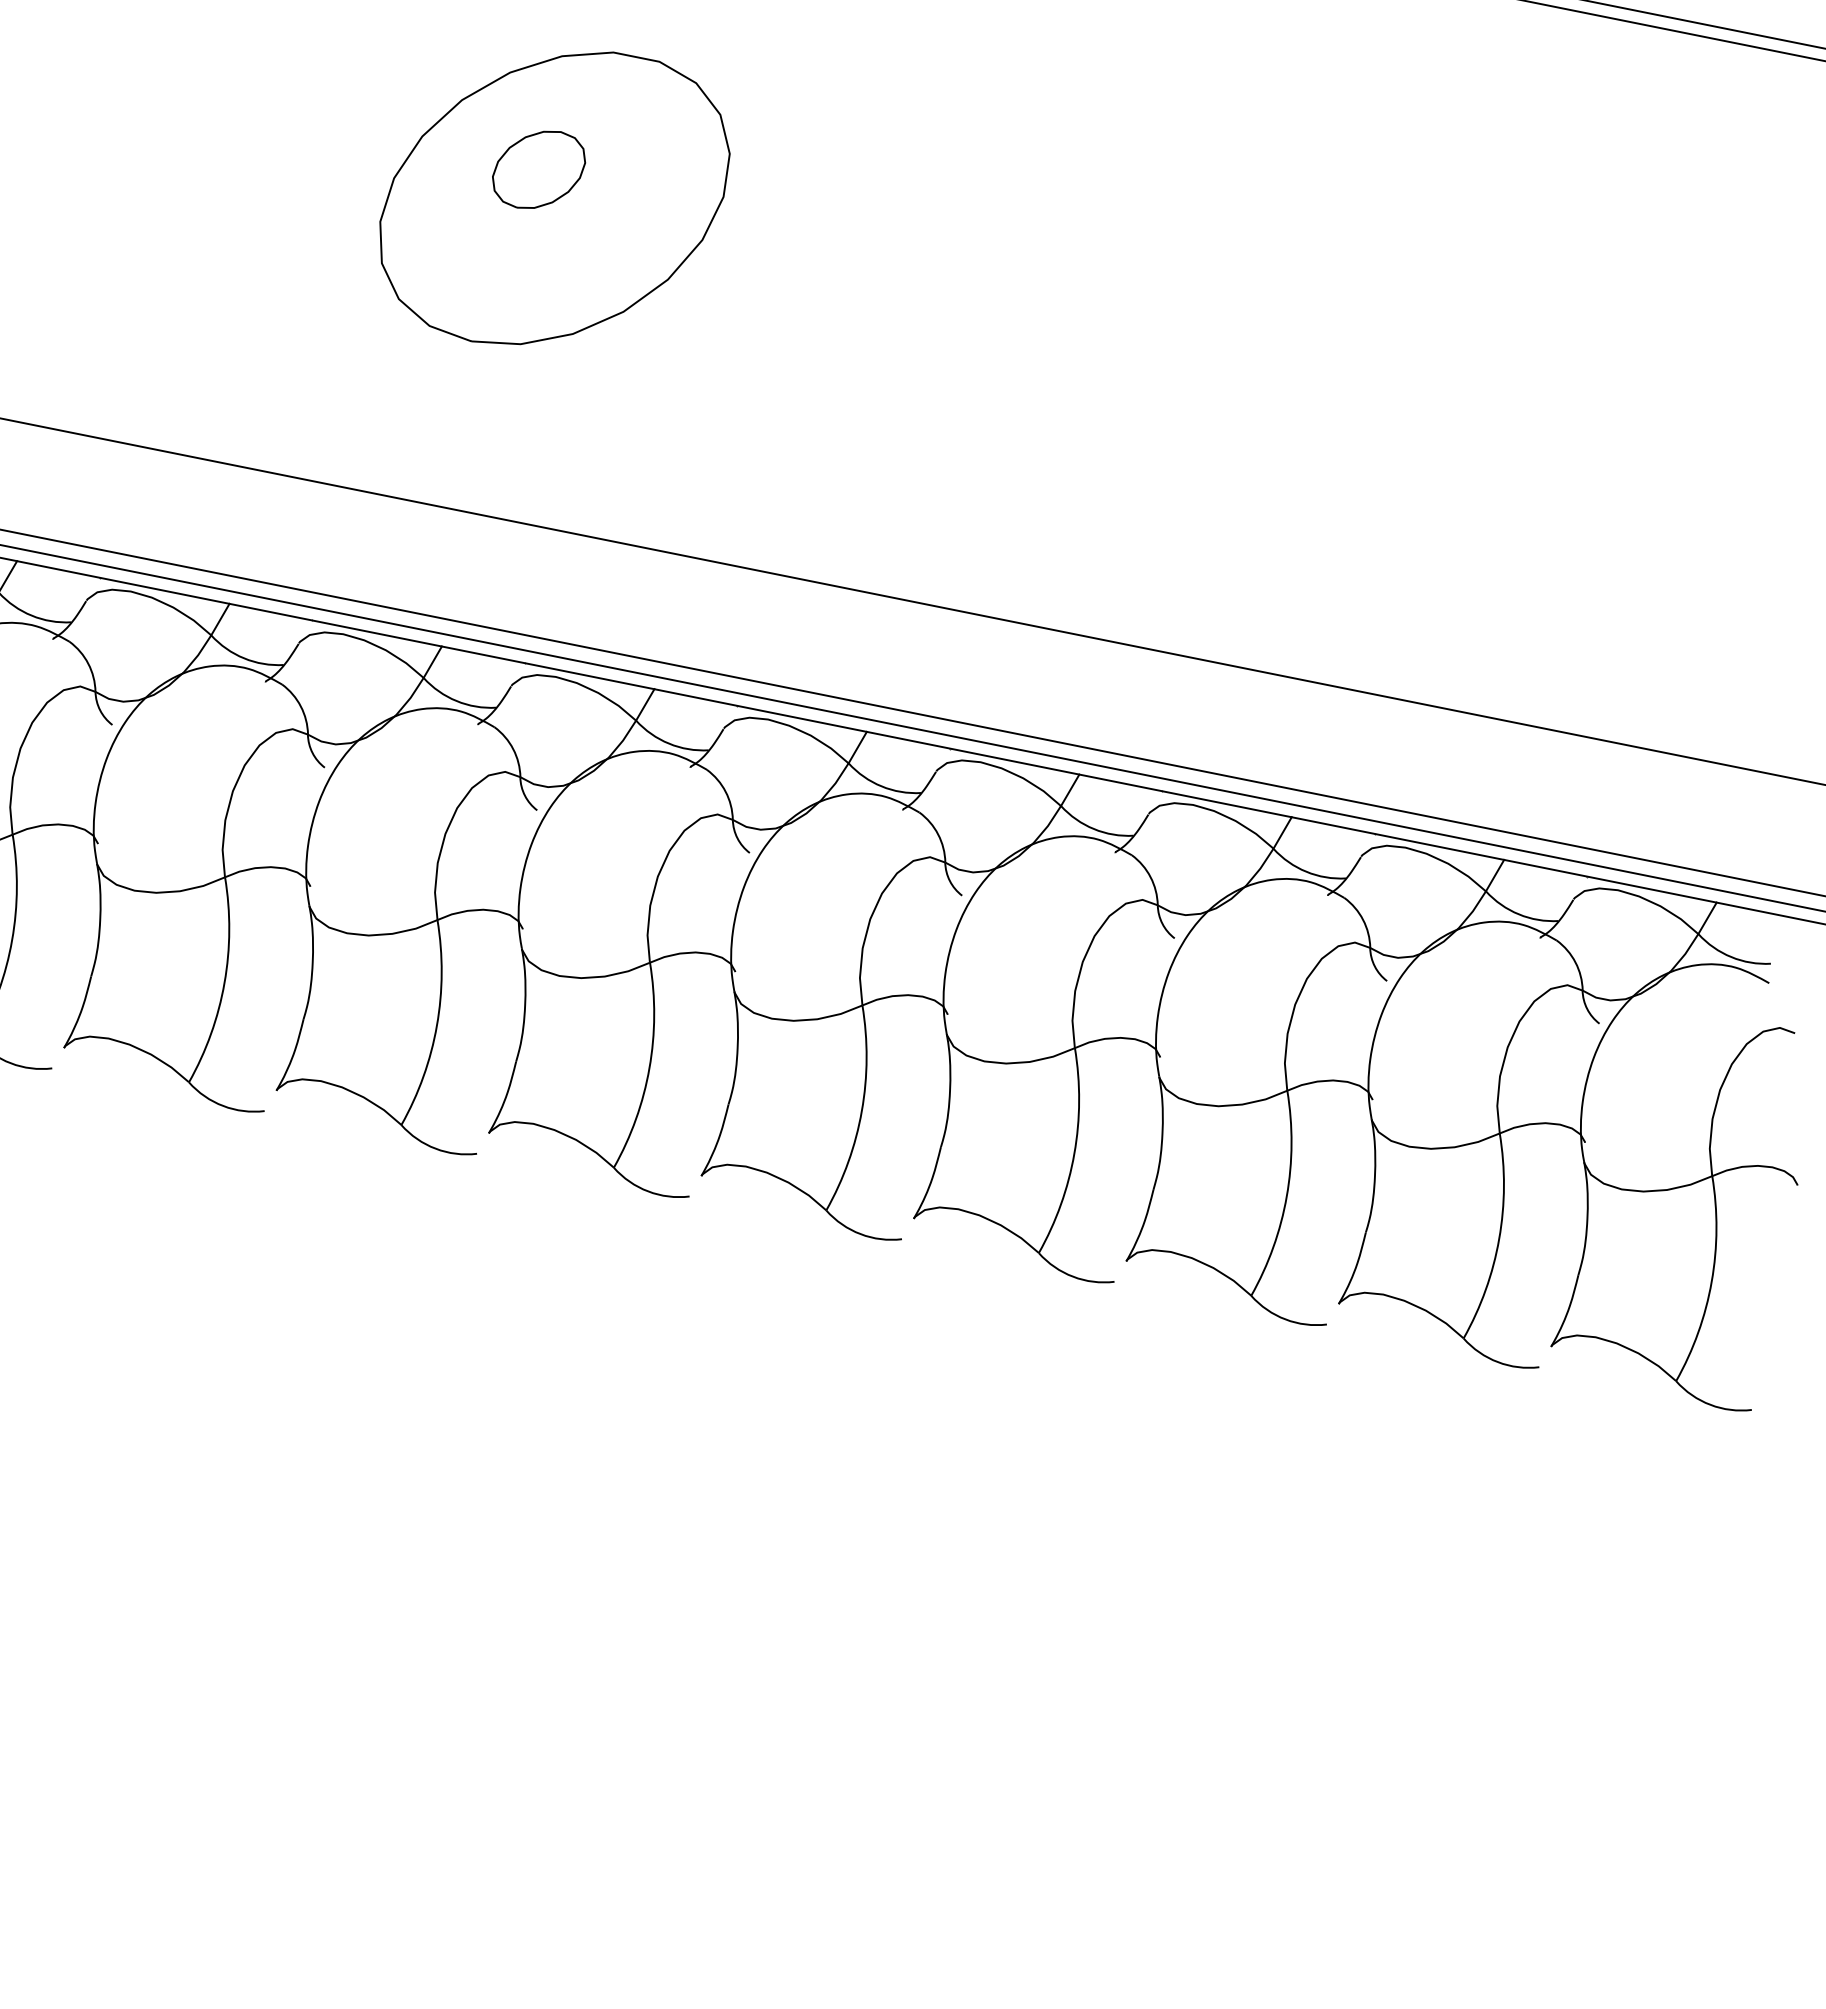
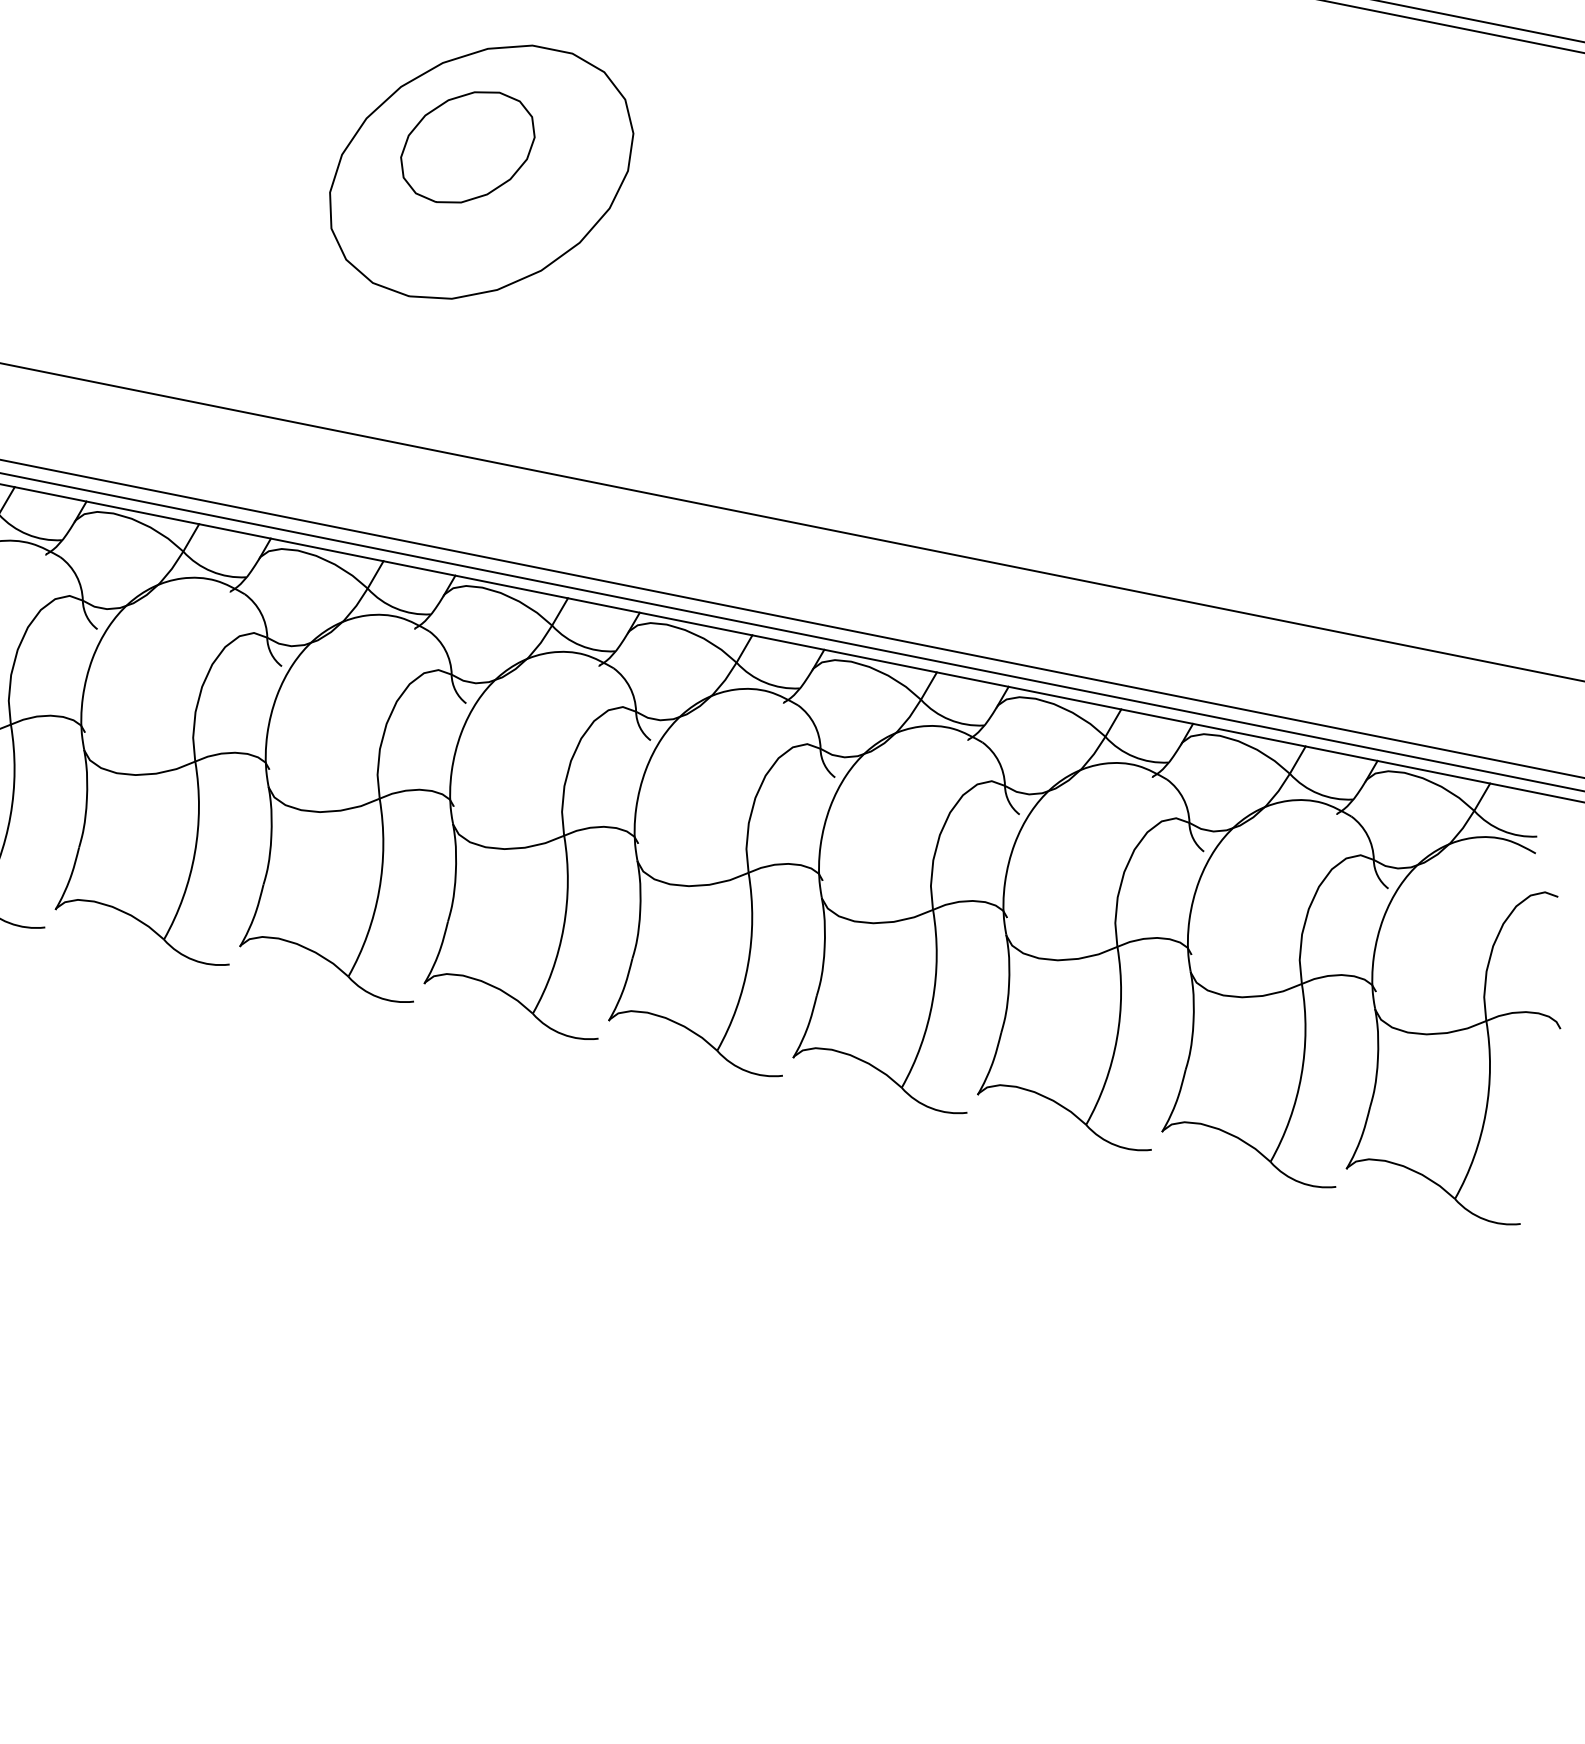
part: (538, 169) -> (467, 147), size x1.67

